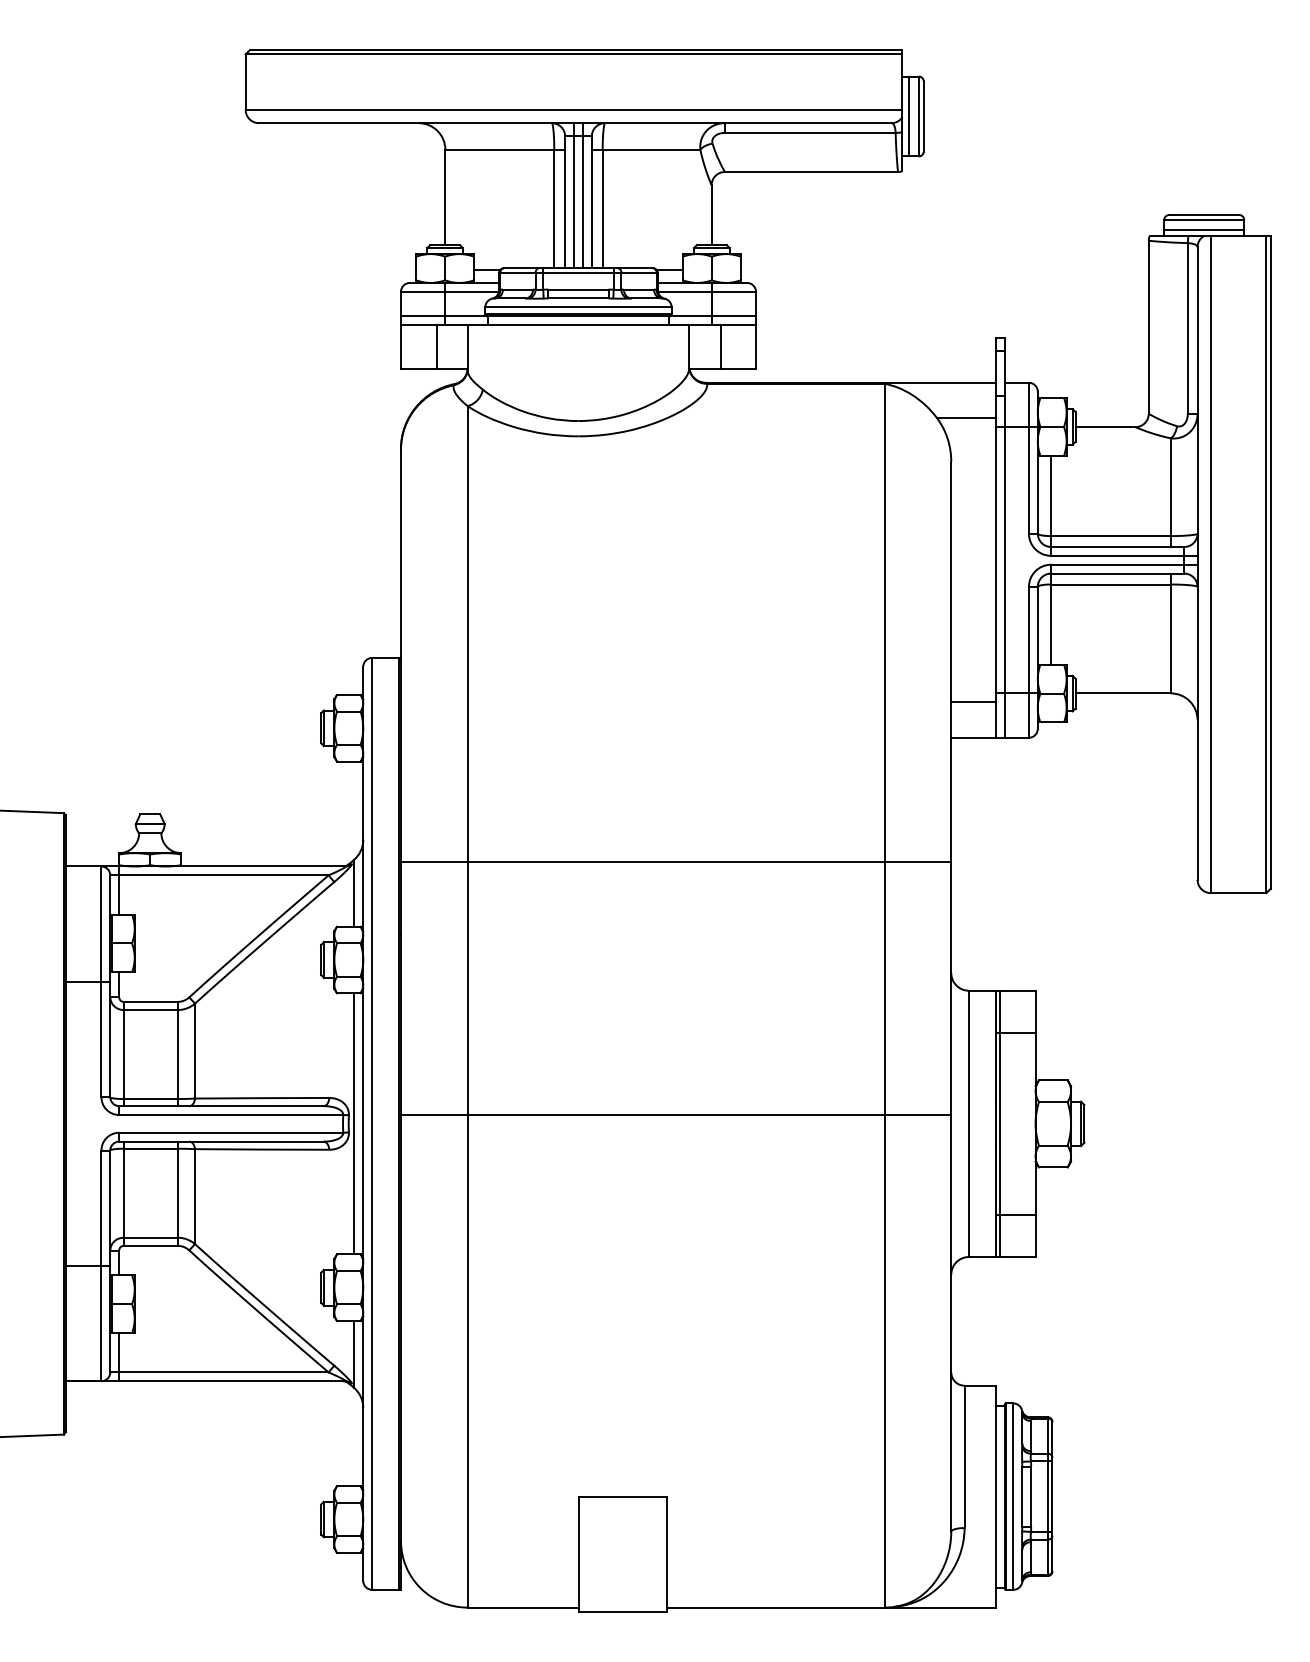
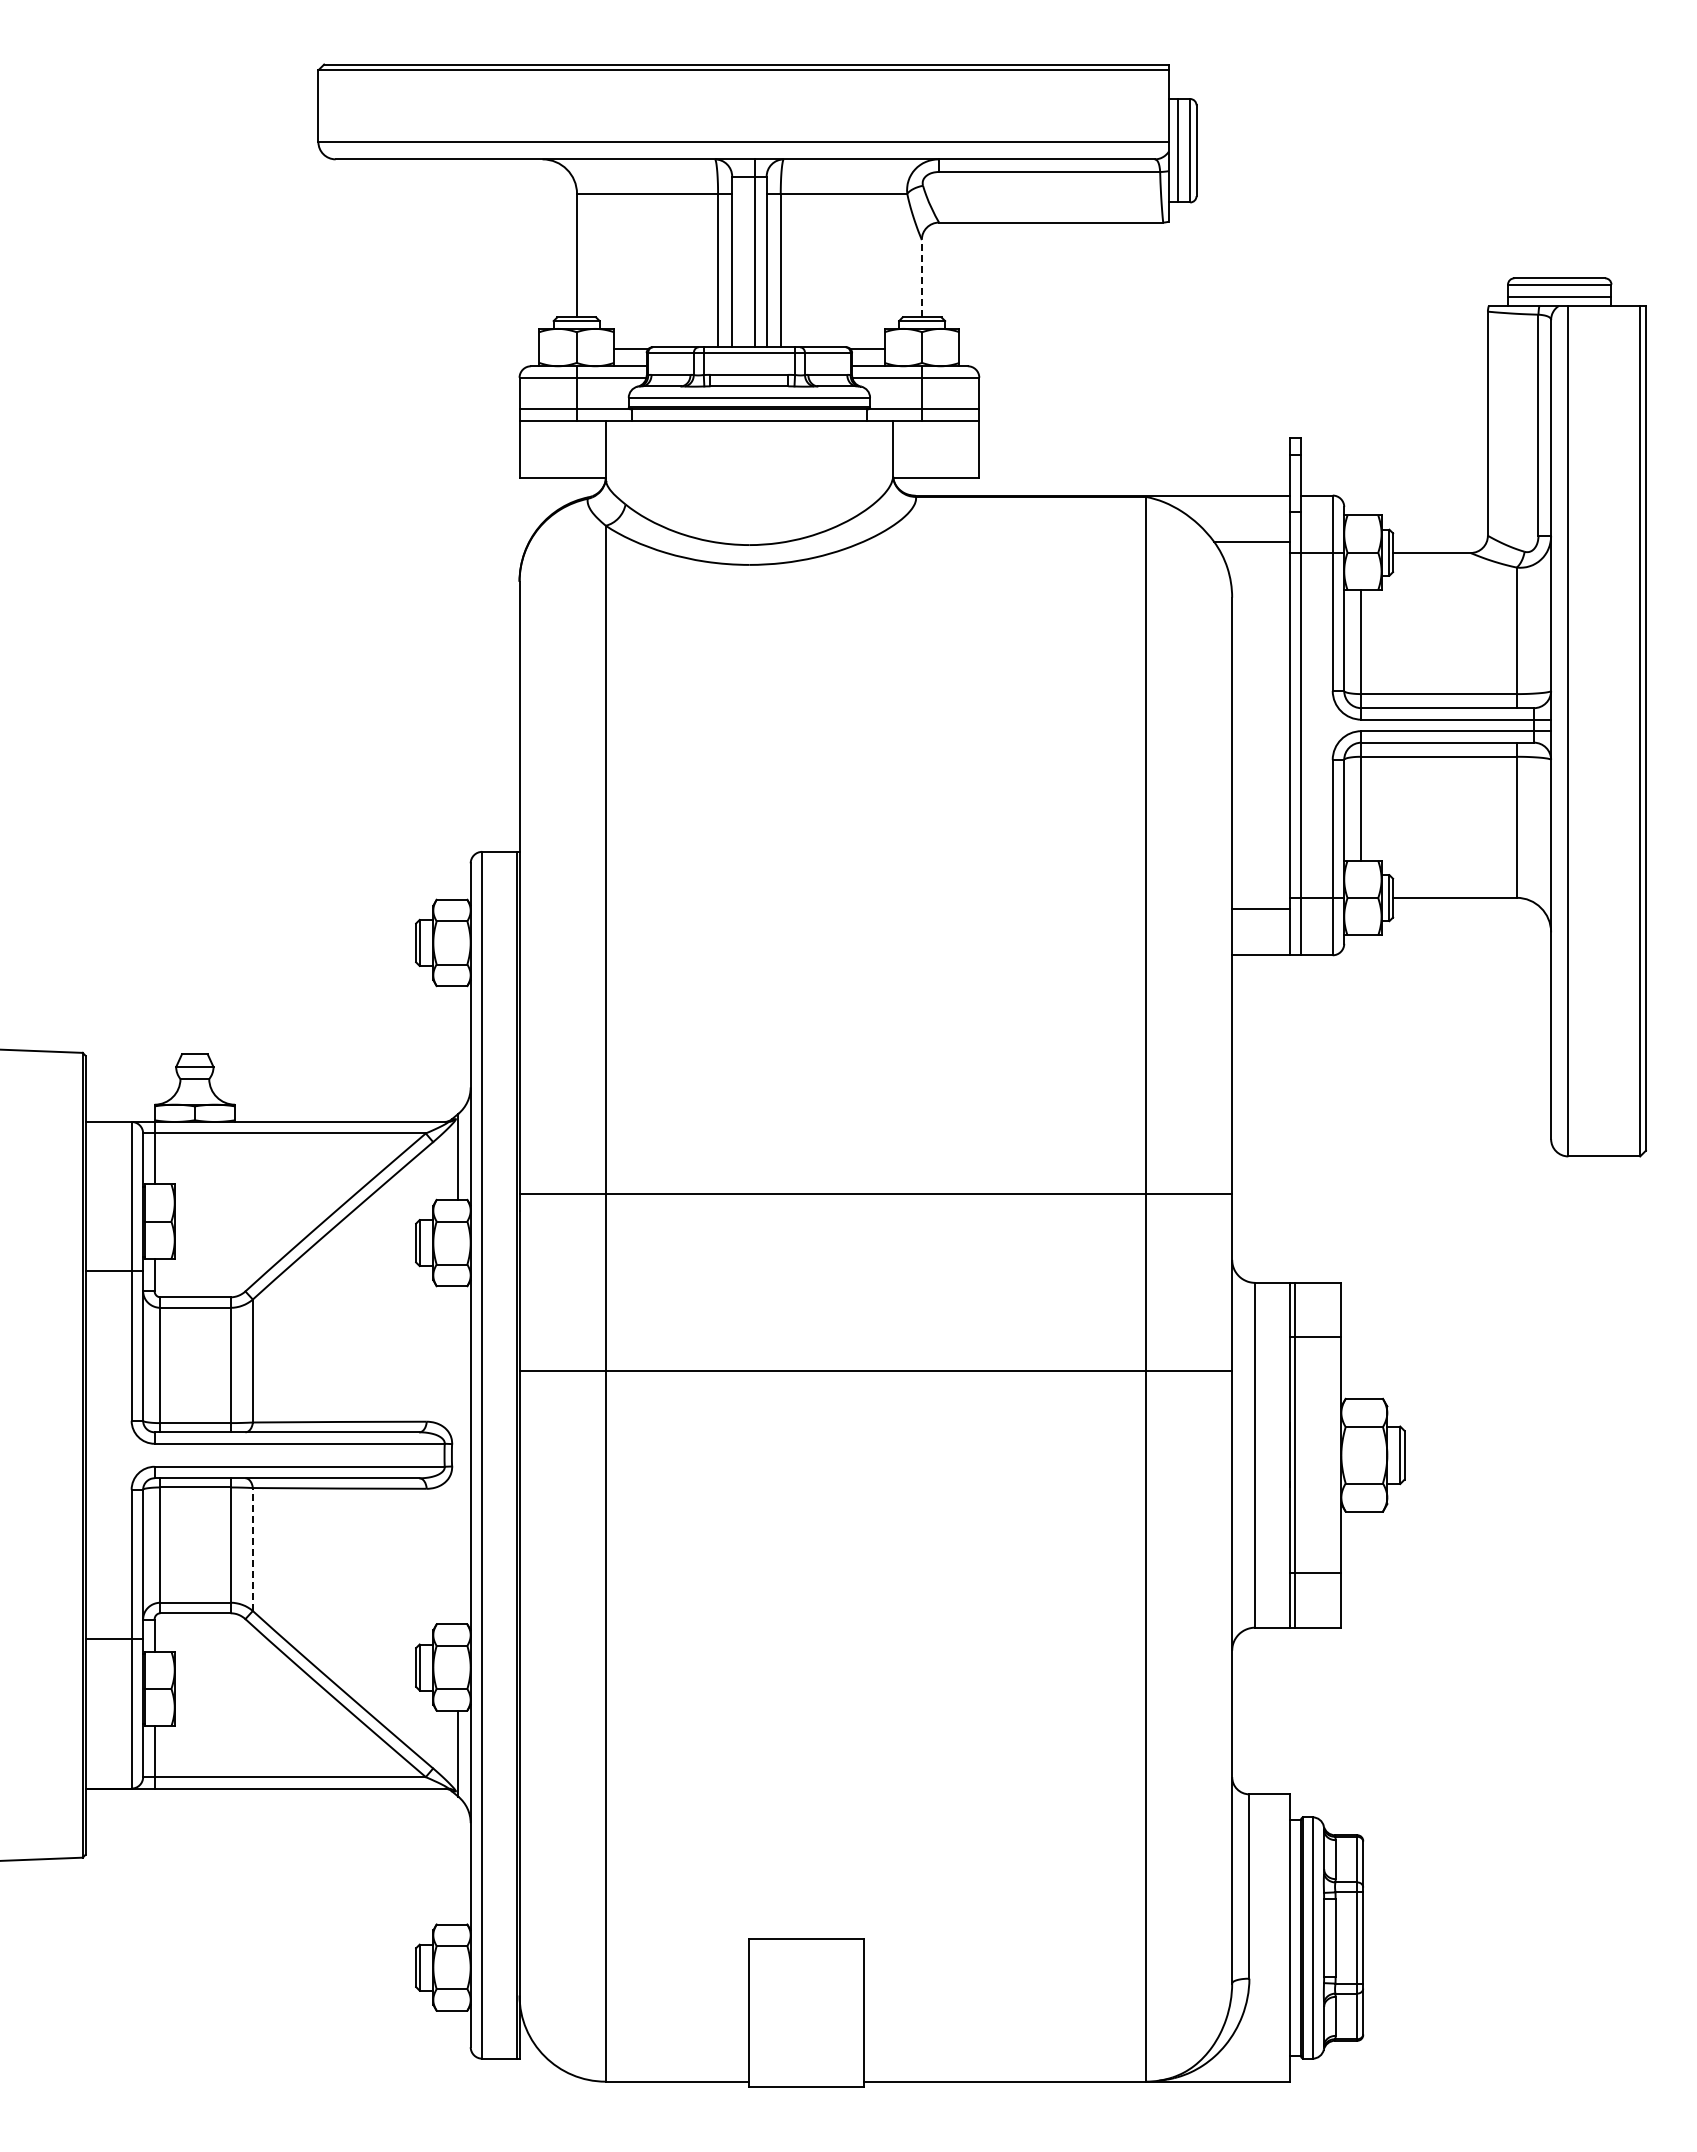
line: (573, 195) -> (743, 253), removed
line: (711, 215) -> (921, 278), solid -> dashed
line: (436, 347) -> (565, 449), removed
line: (720, 347) -> (933, 449), removed
line: (675, 861) -> (875, 1193), moved
line: (675, 1114) -> (875, 1370), moved
line: (353, 1124) -> (458, 1455), removed
line: (194, 1196) -> (252, 1549), solid -> dashed

